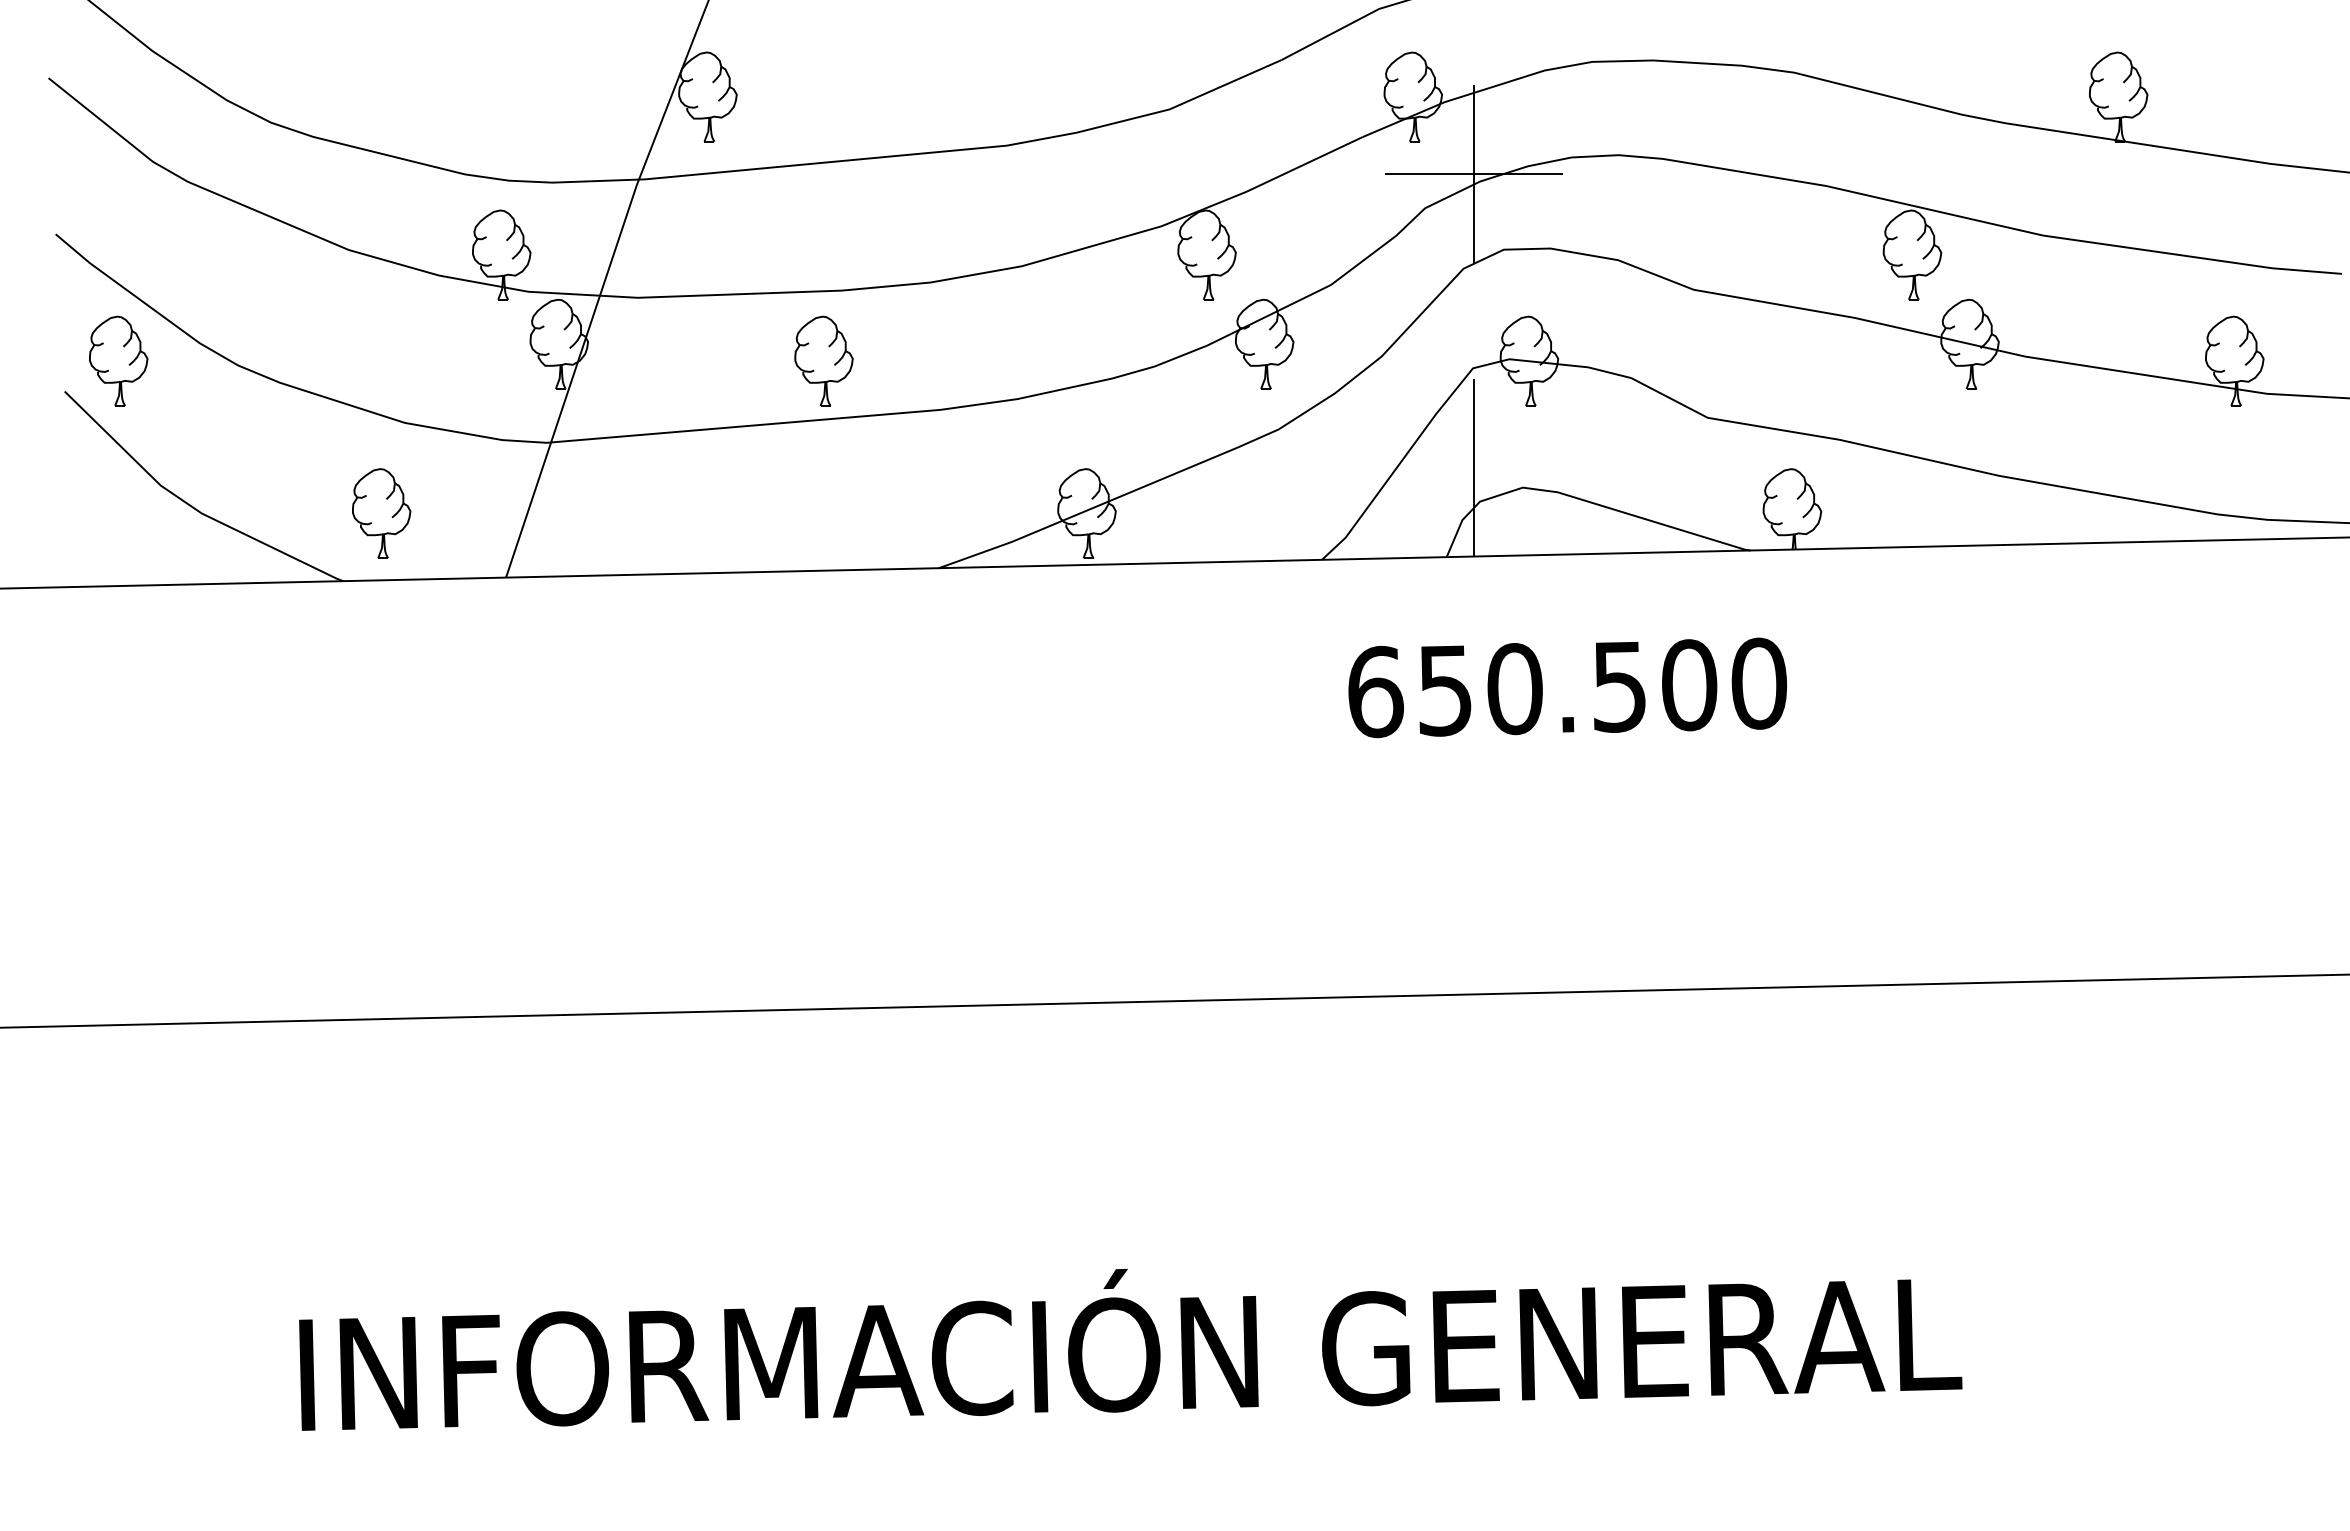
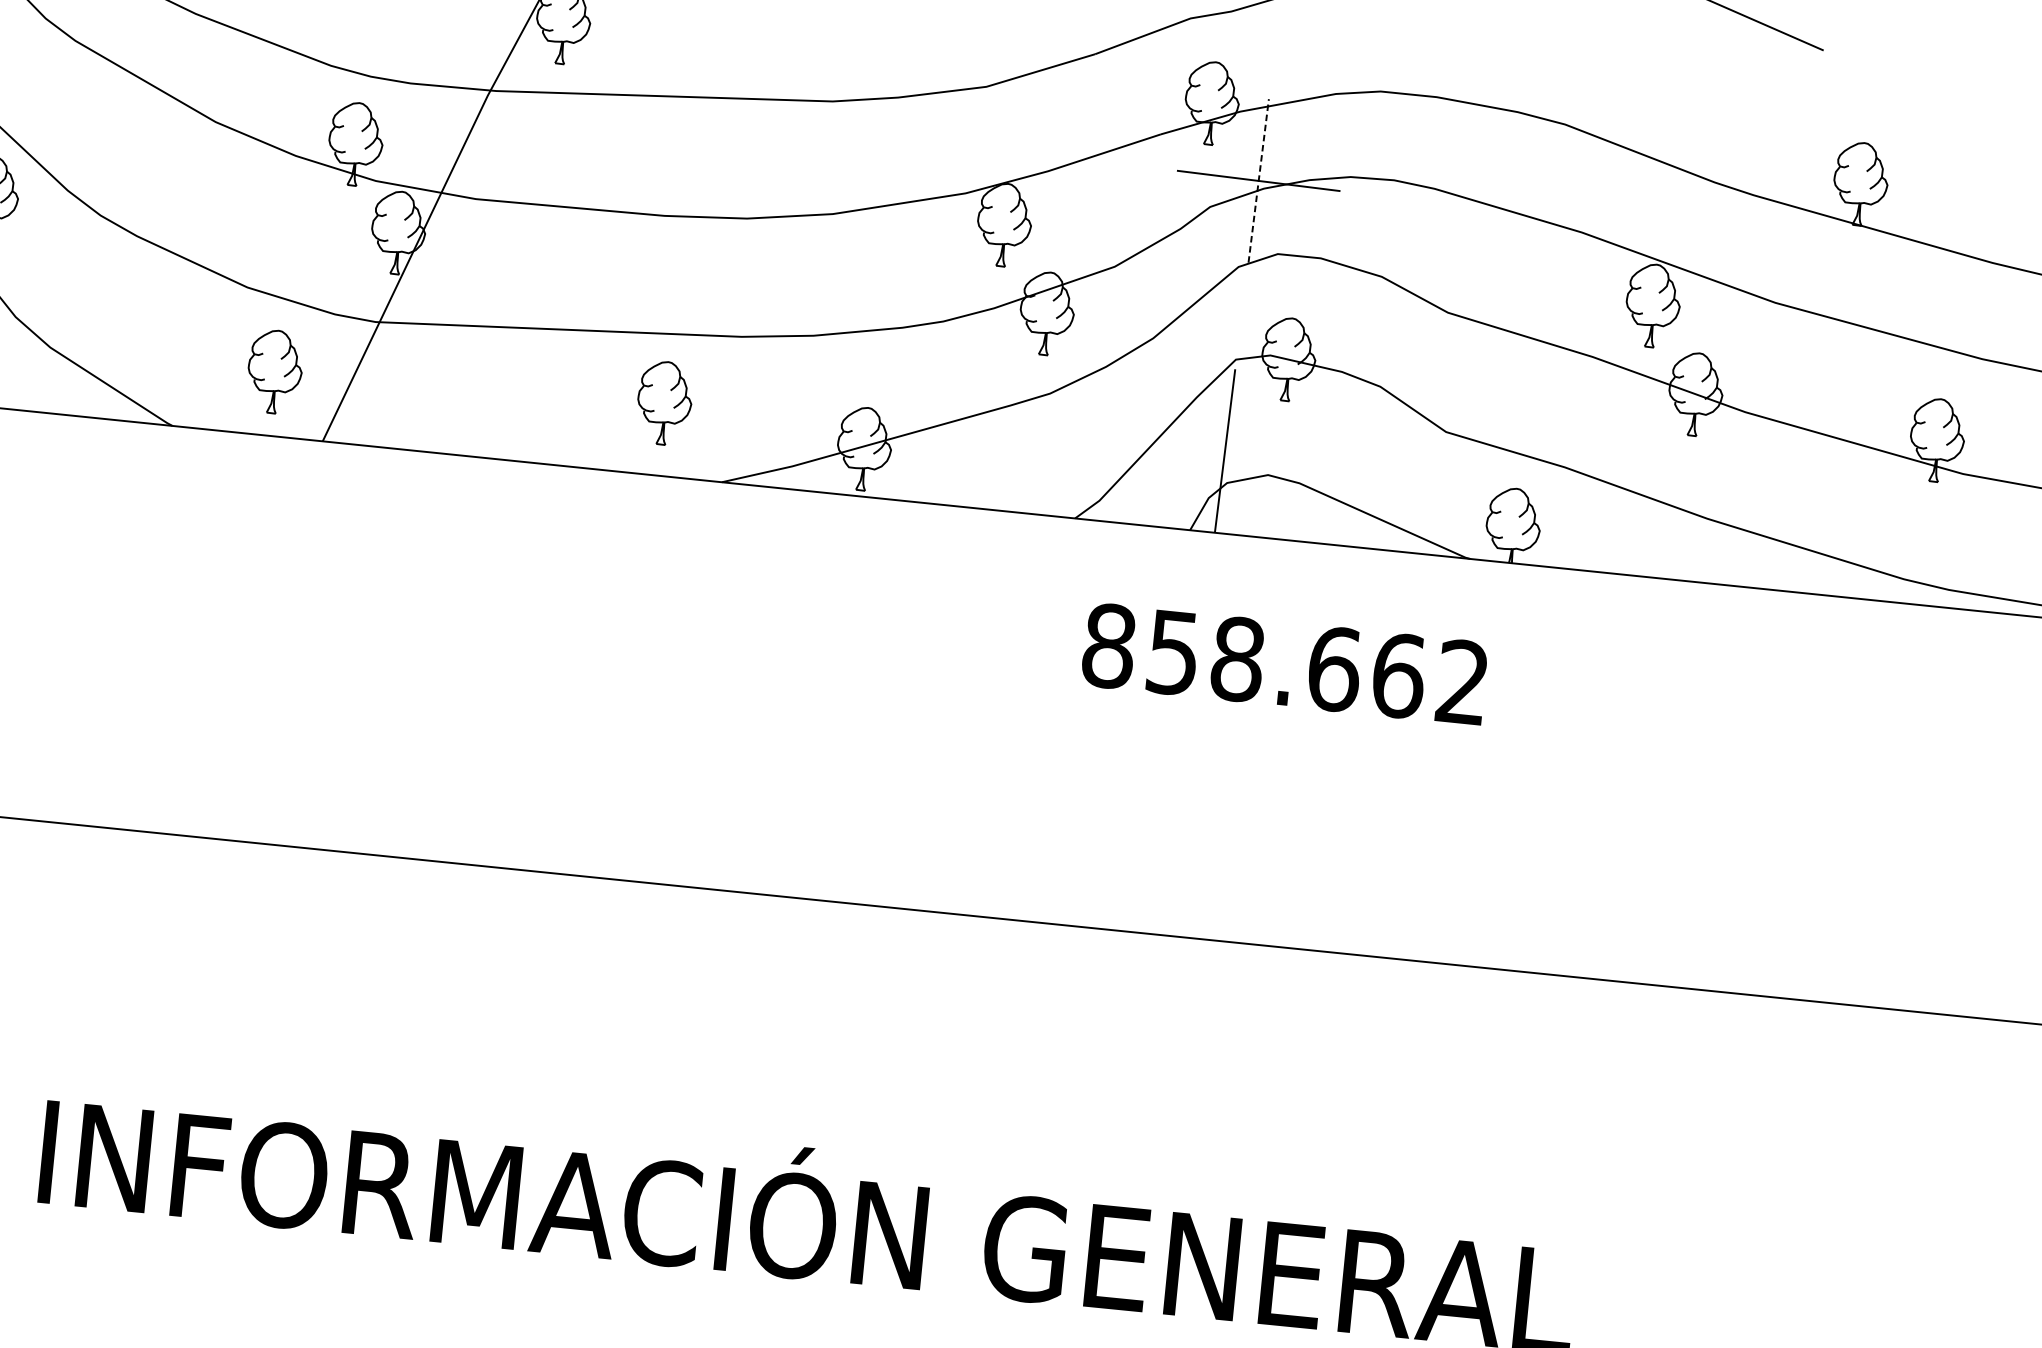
line: (1473, 173) -> (1258, 180), solid -> dashed
part: (823, 360) -> (664, 402), moved
part: (381, 513) -> (274, 371), moved
text: (1567, 687) -> (1286, 663), 650.500 -> 858.662

